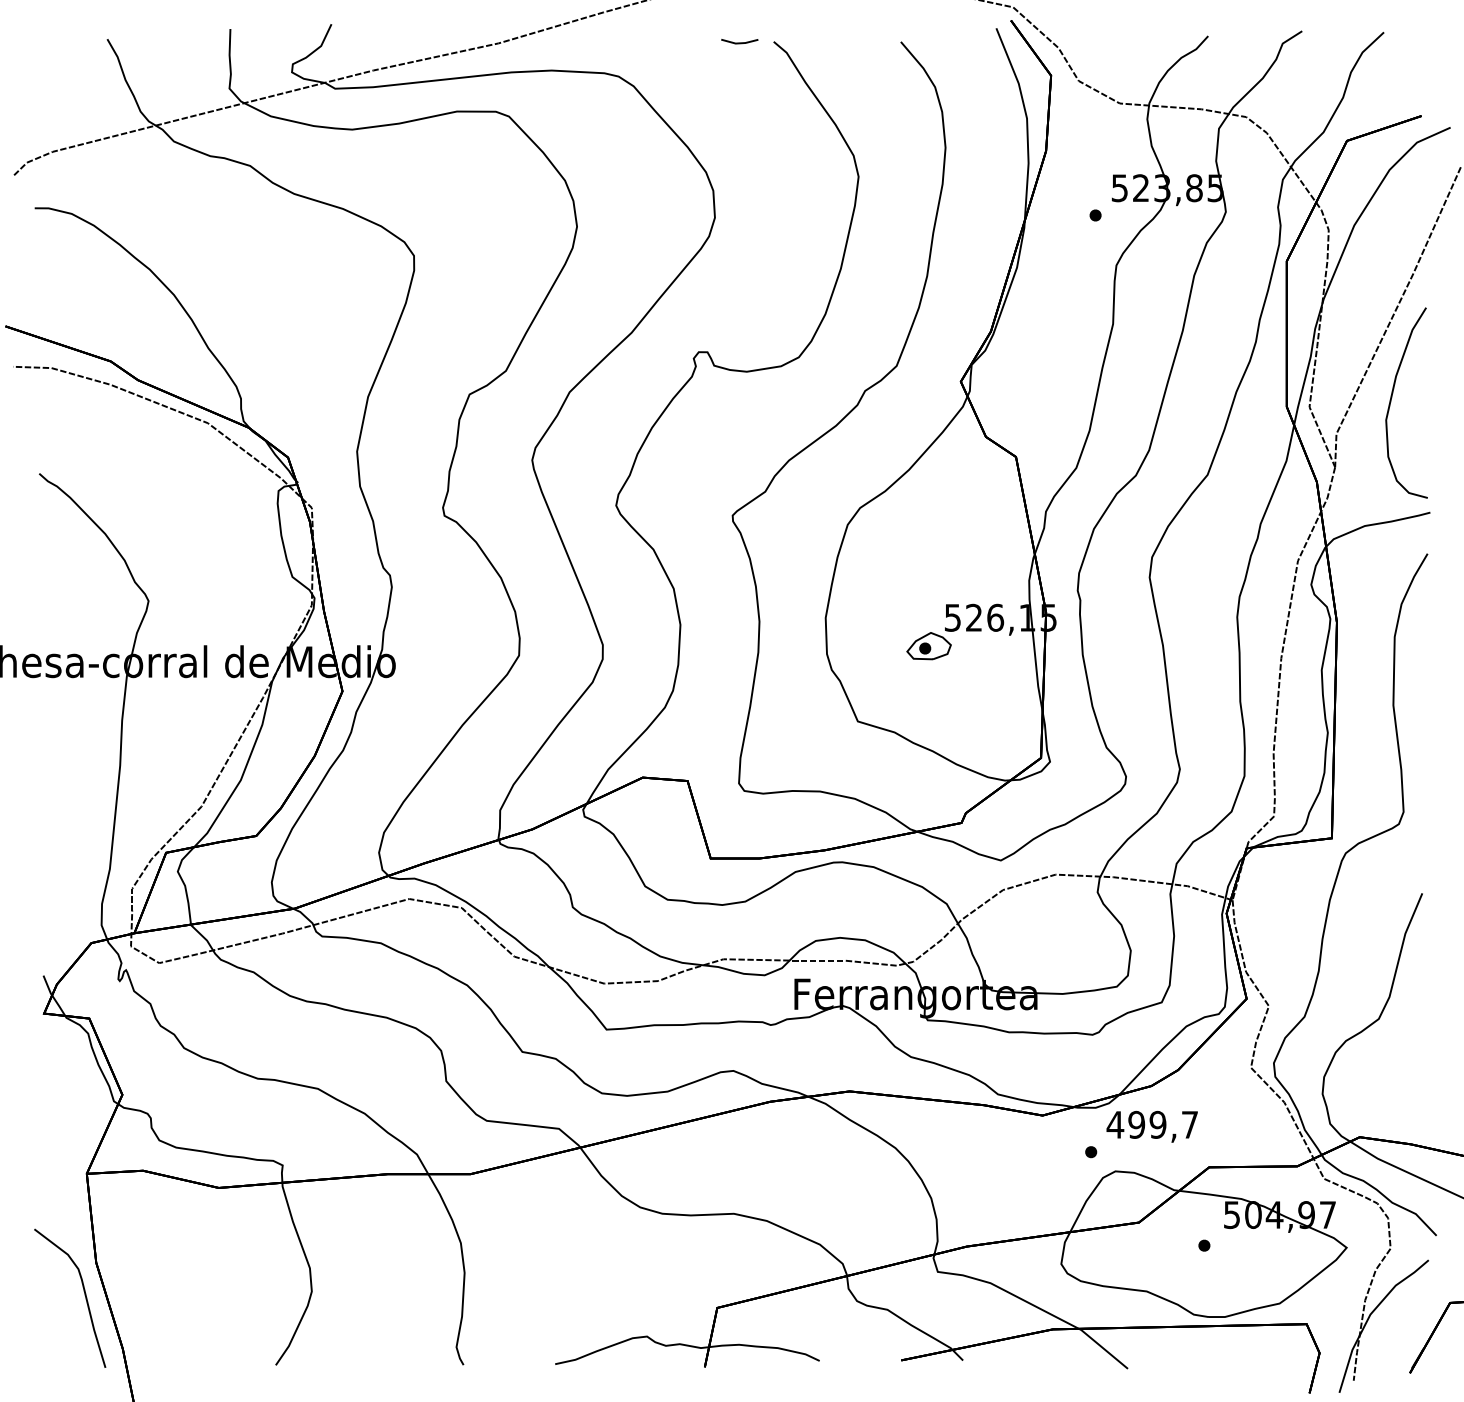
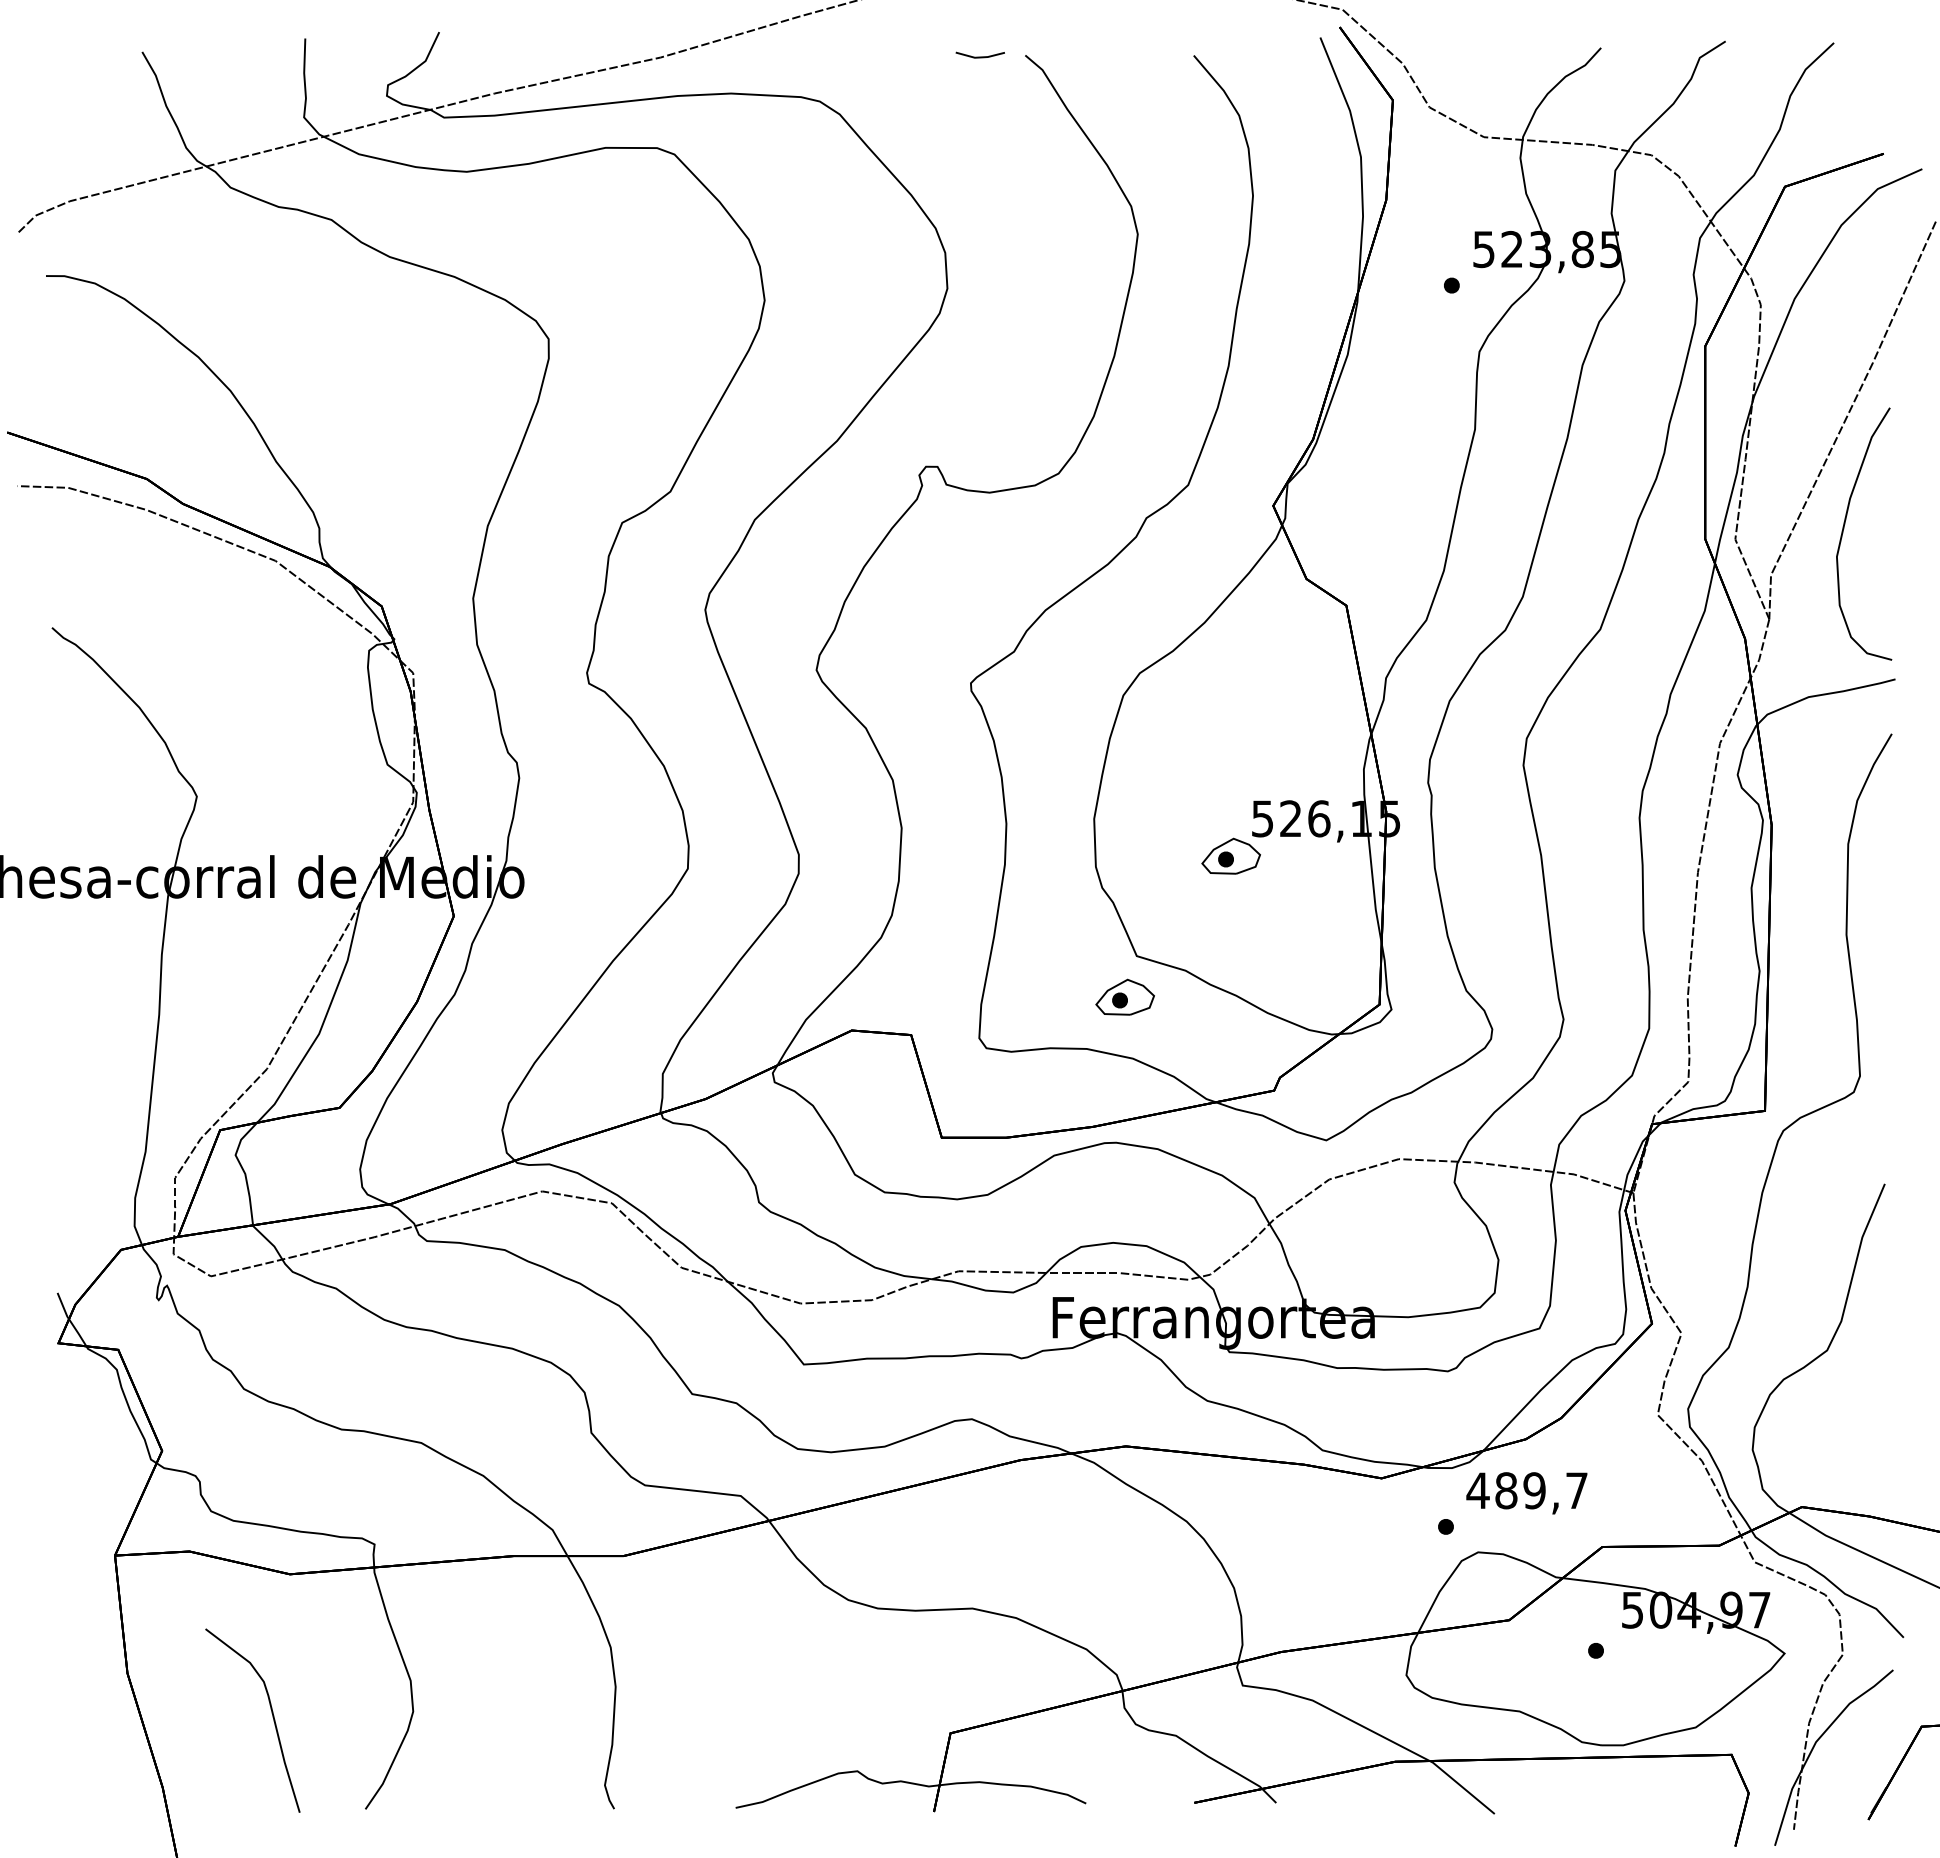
part: (848, 751) -> (1124, 996), added
text: (1136, 1124) -> (1506, 1490), 499,7 -> 489,7
curve: (84, 1296) -> (272, 1717), moved

